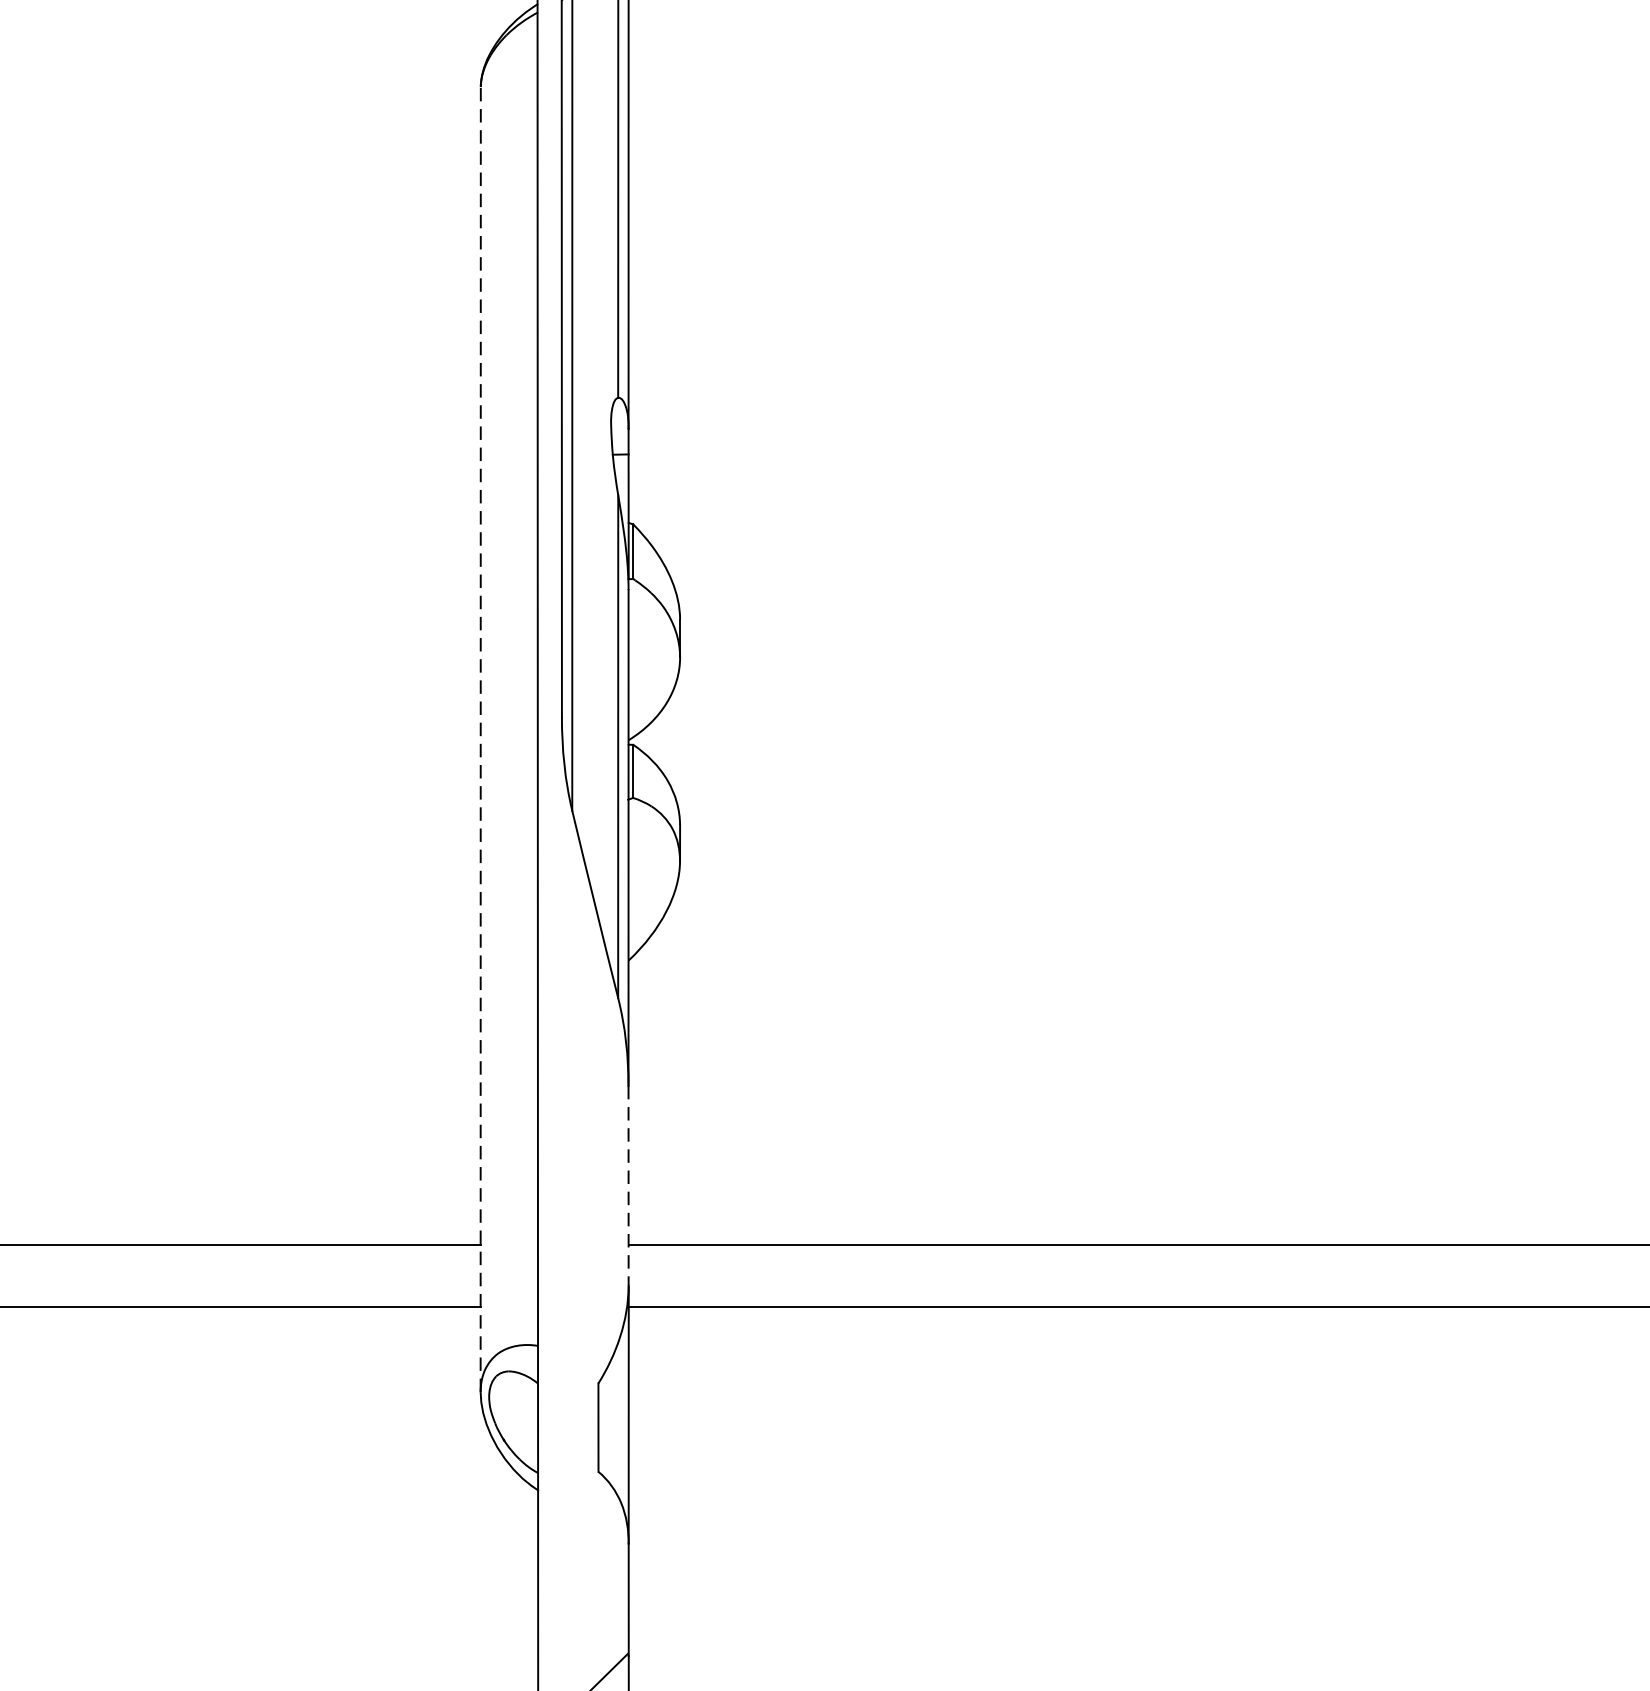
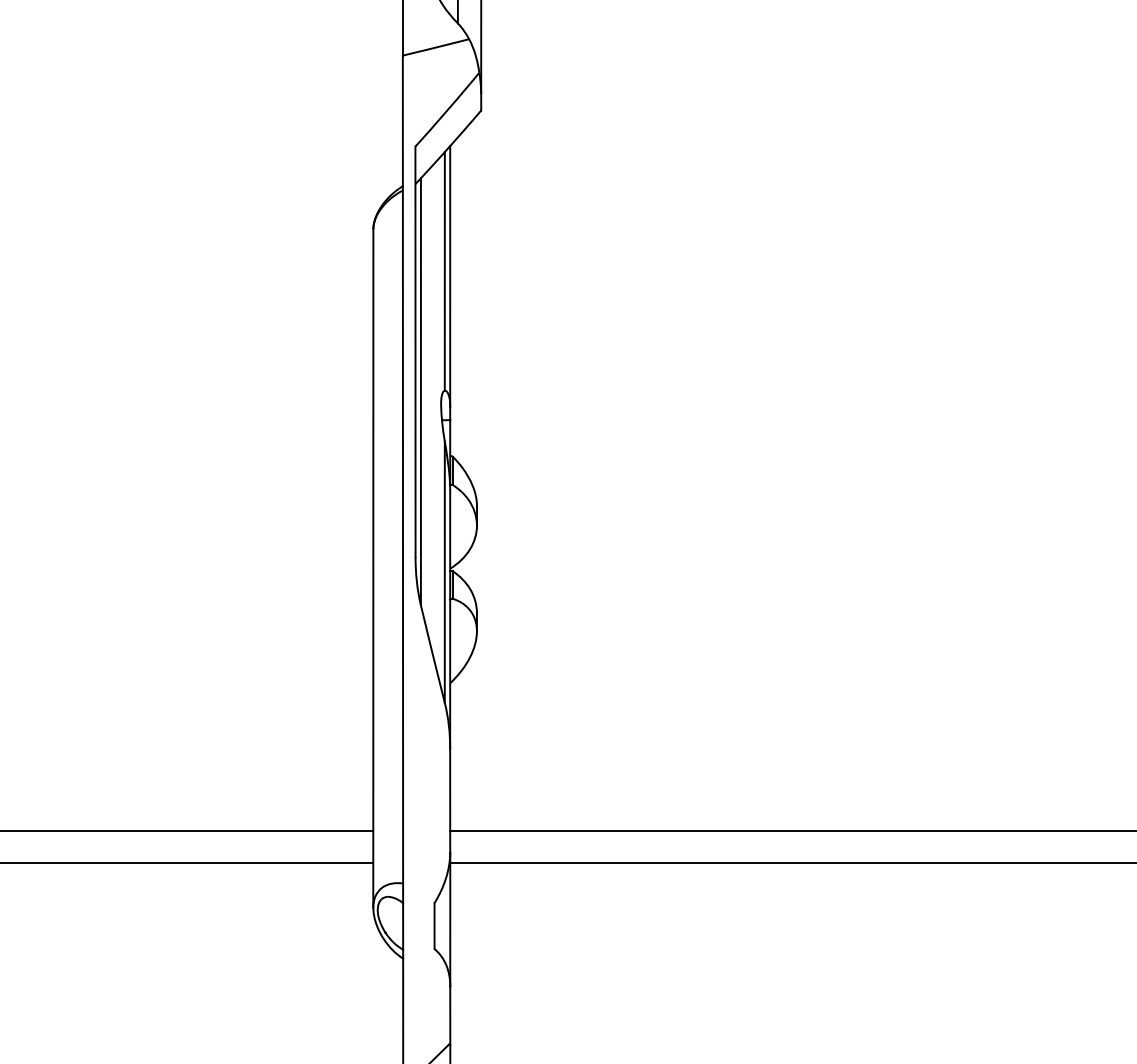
line: (481, 737) -> (373, 567), dashed -> solid
line: (629, 1188) -> (450, 801), dashed -> solid

